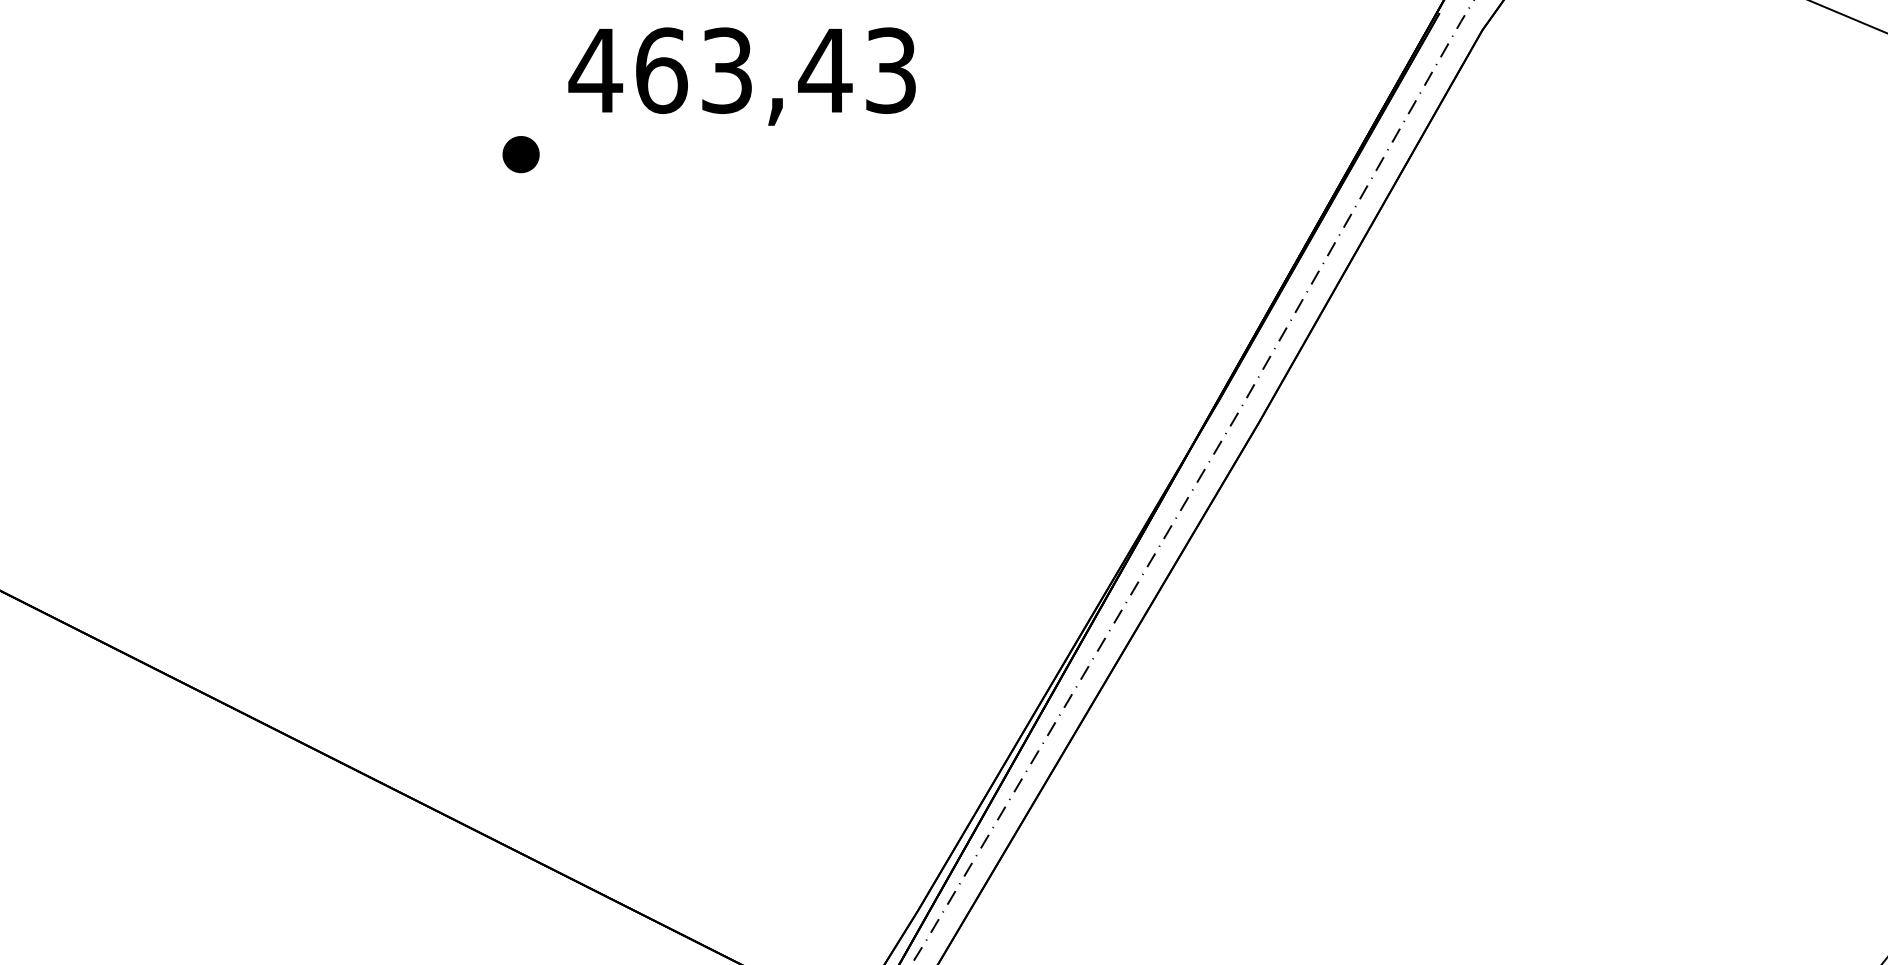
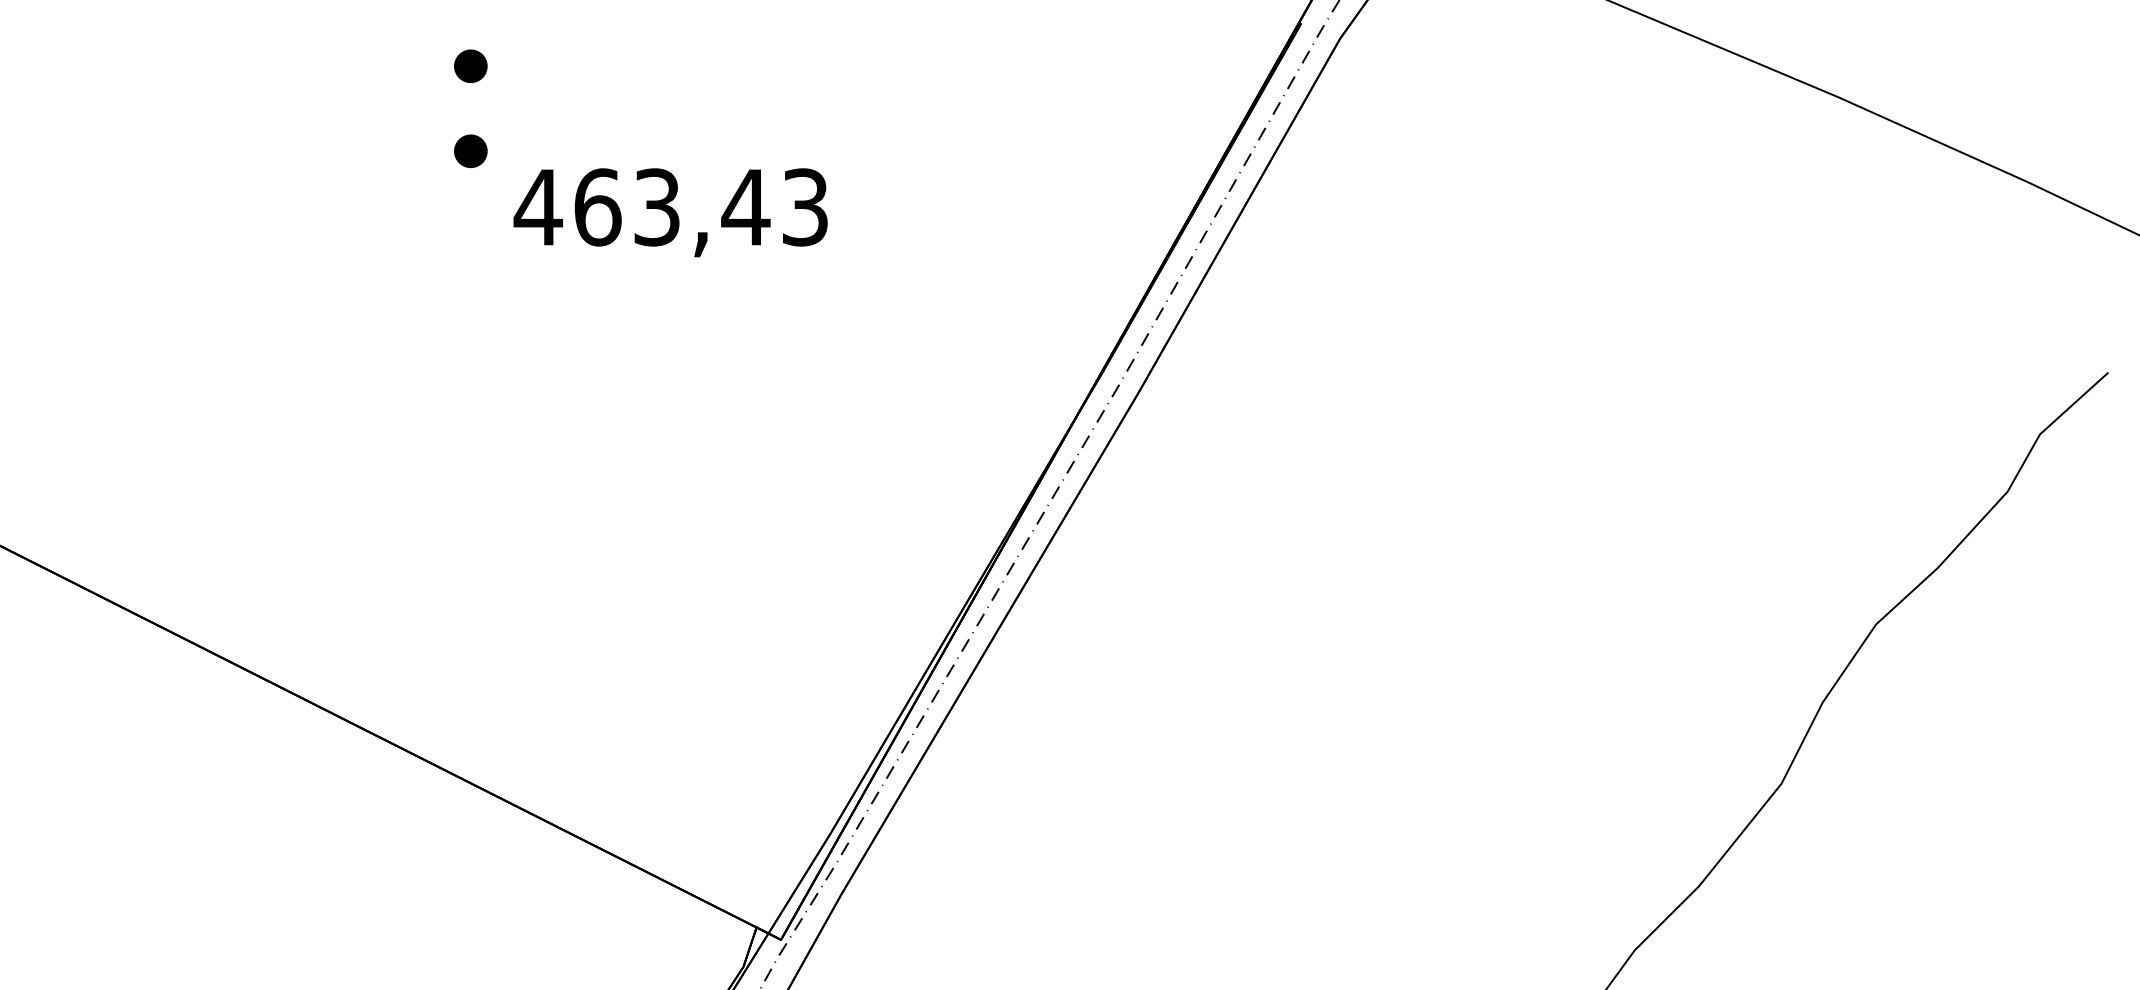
part: (520, 59) -> (470, 65), added
text: (741, 76) -> (670, 212), moved

